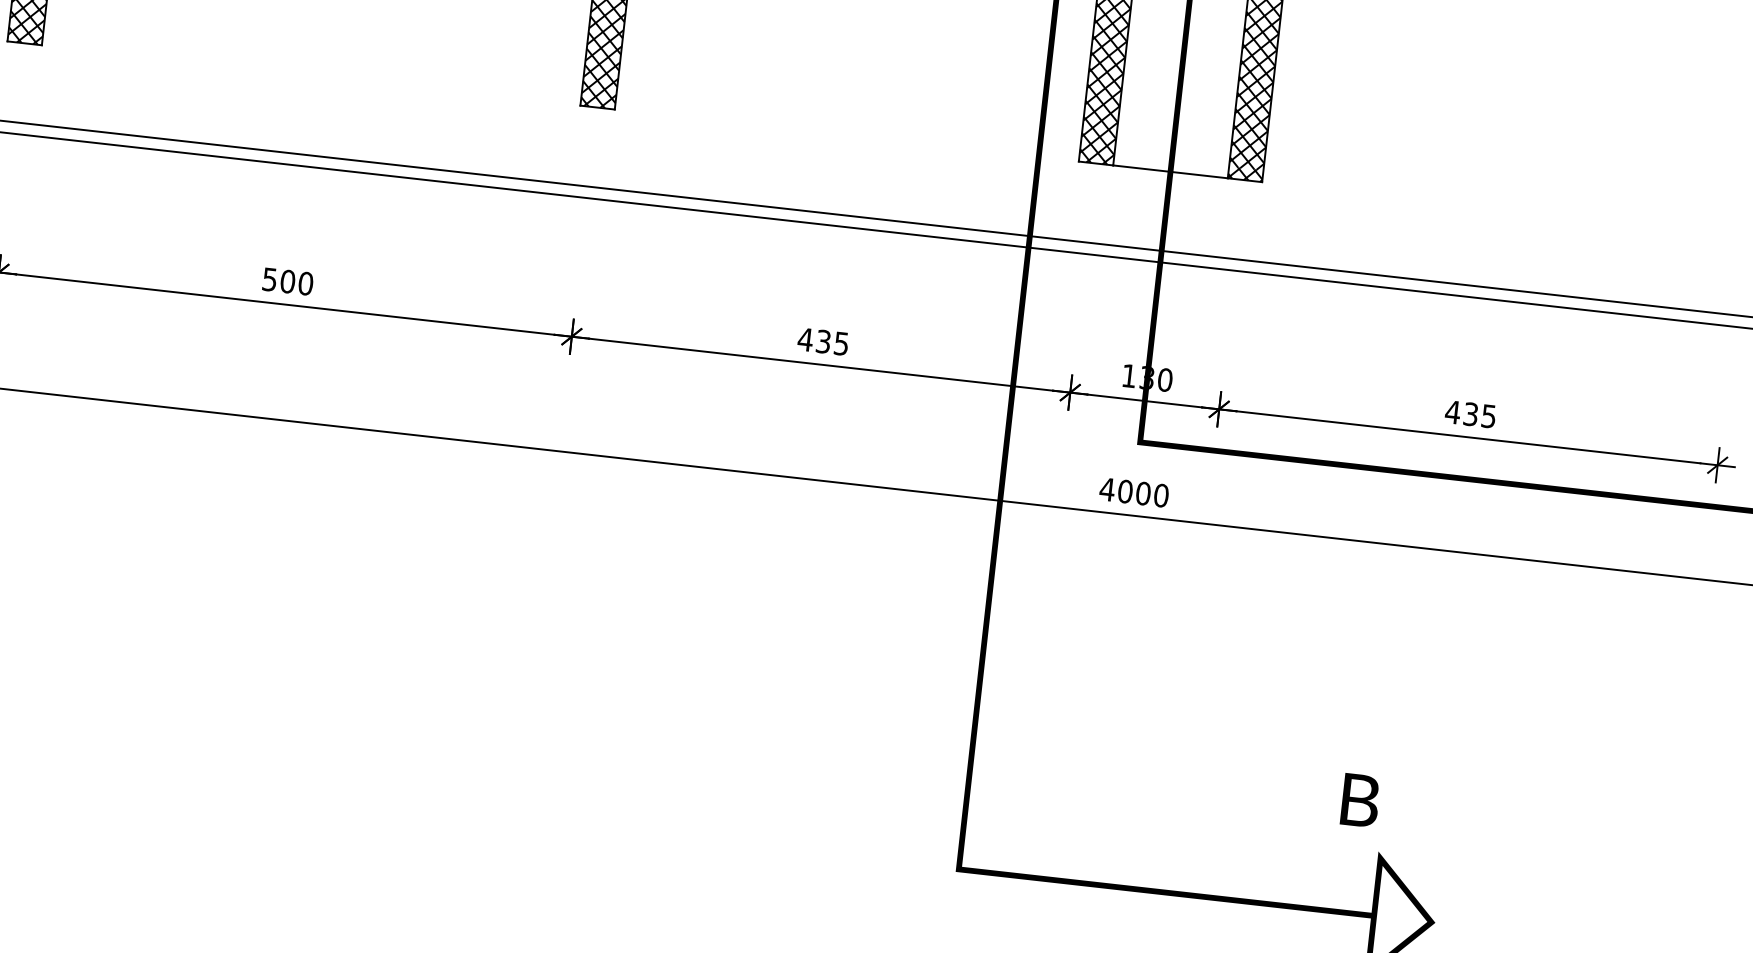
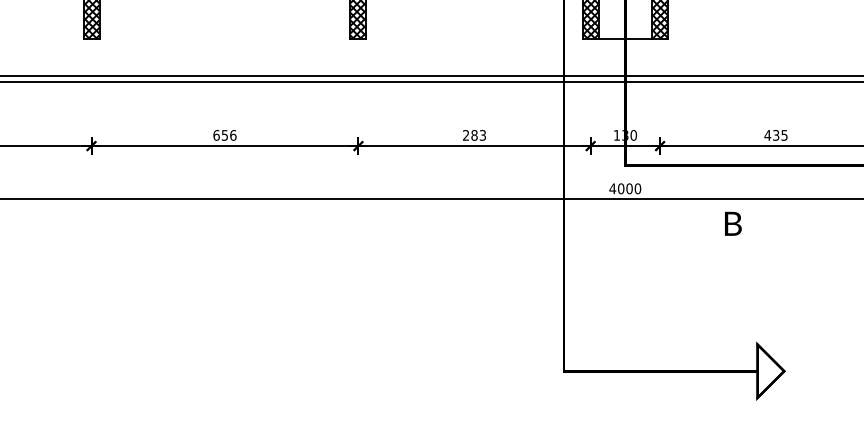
text: (286, 281) -> (224, 135), 500 -> 656
text: (821, 341) -> (473, 135), 435 -> 283
text: (1361, 799) -> (733, 223), moved

